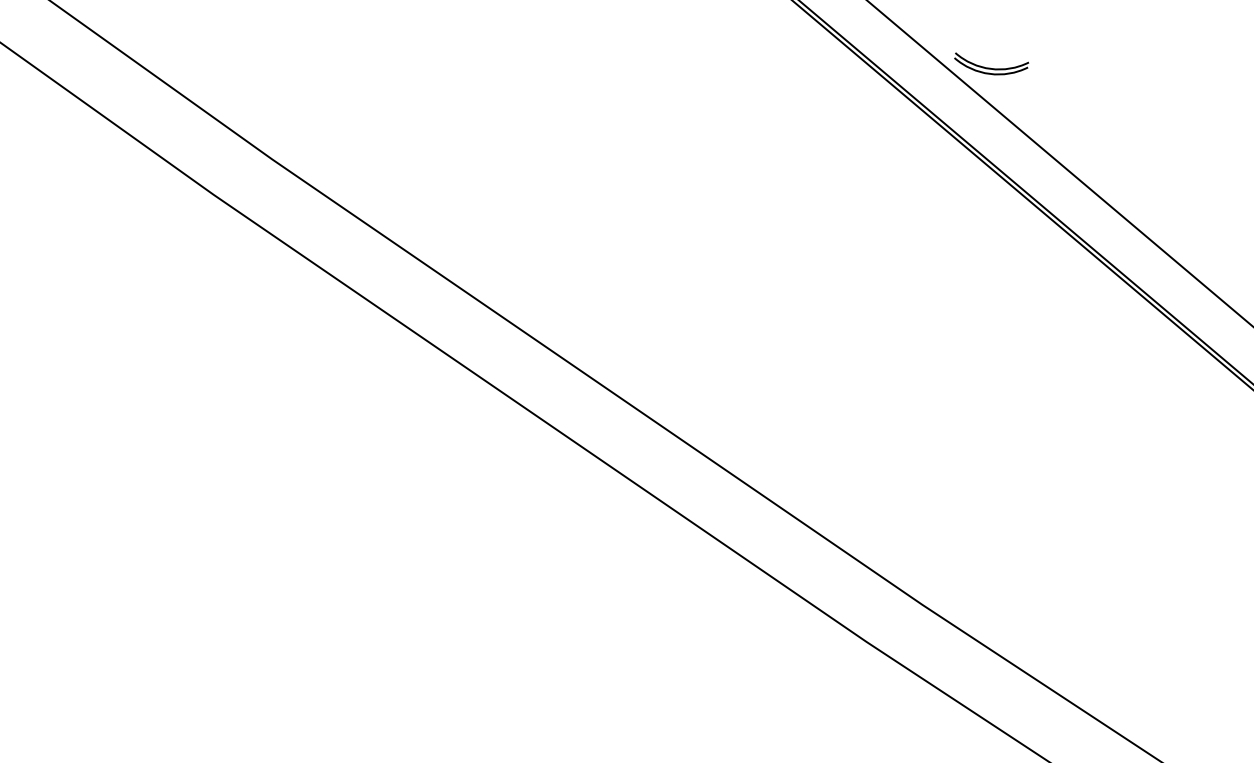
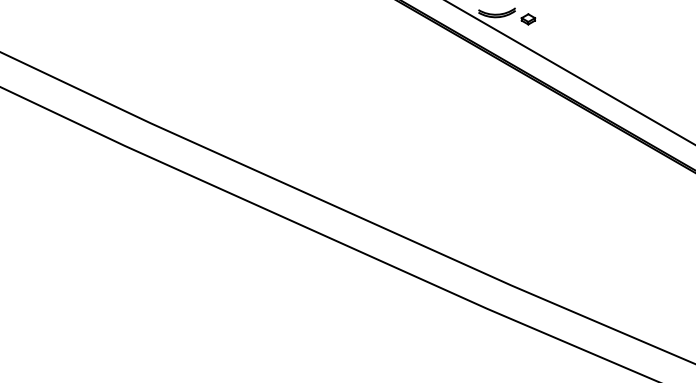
part: (1050, 89) -> (528, 19), added

